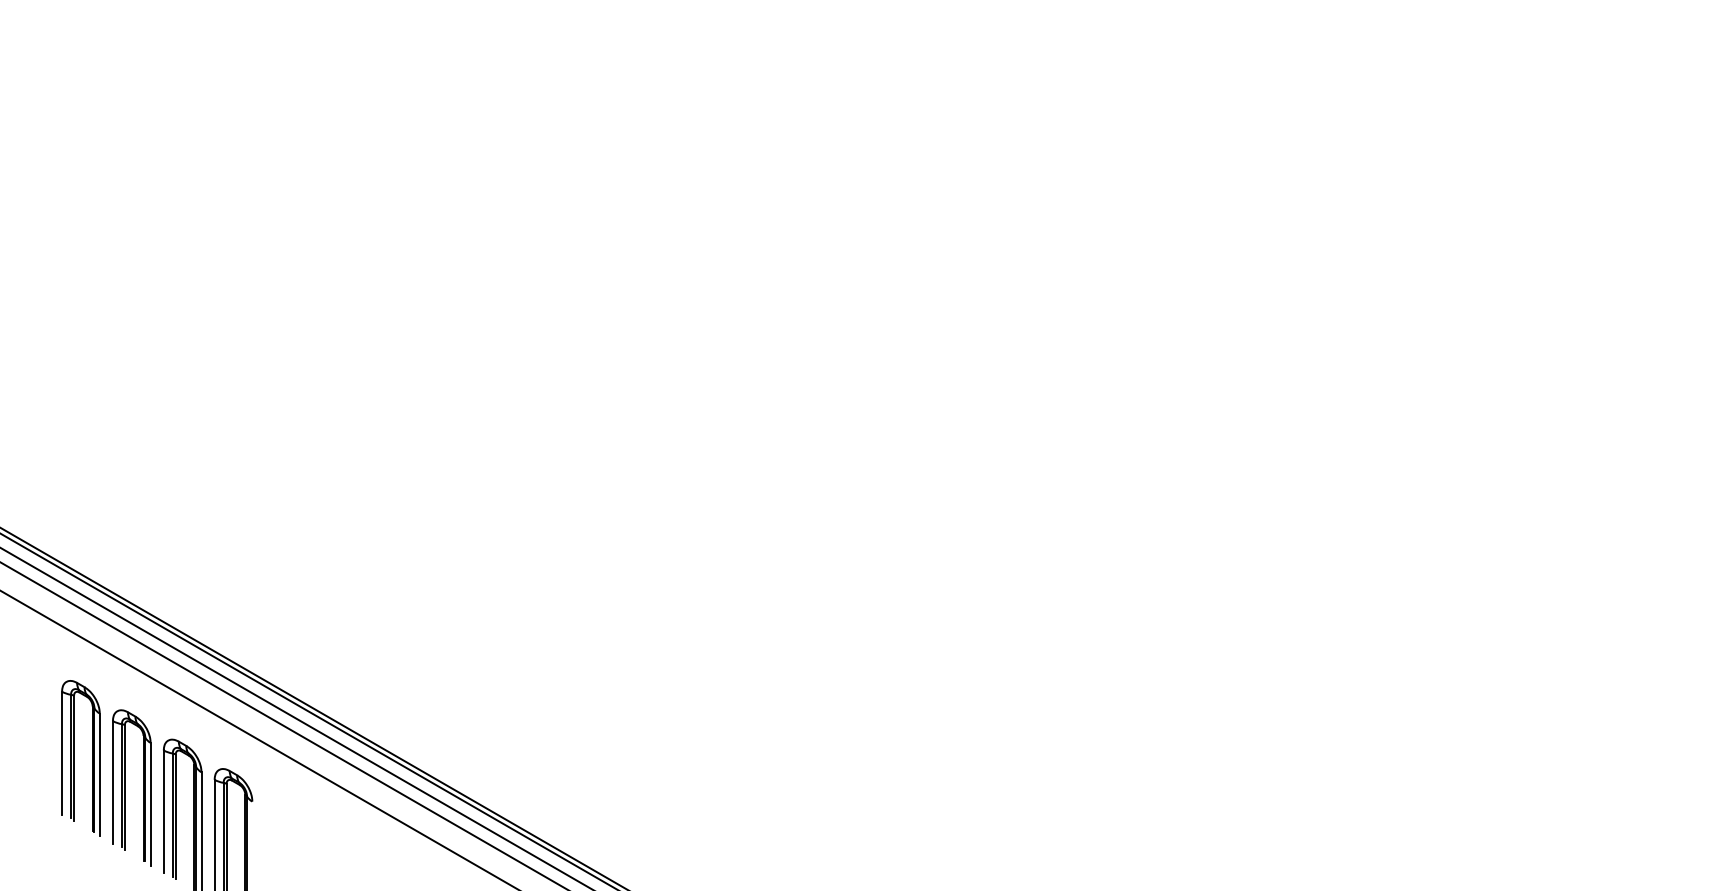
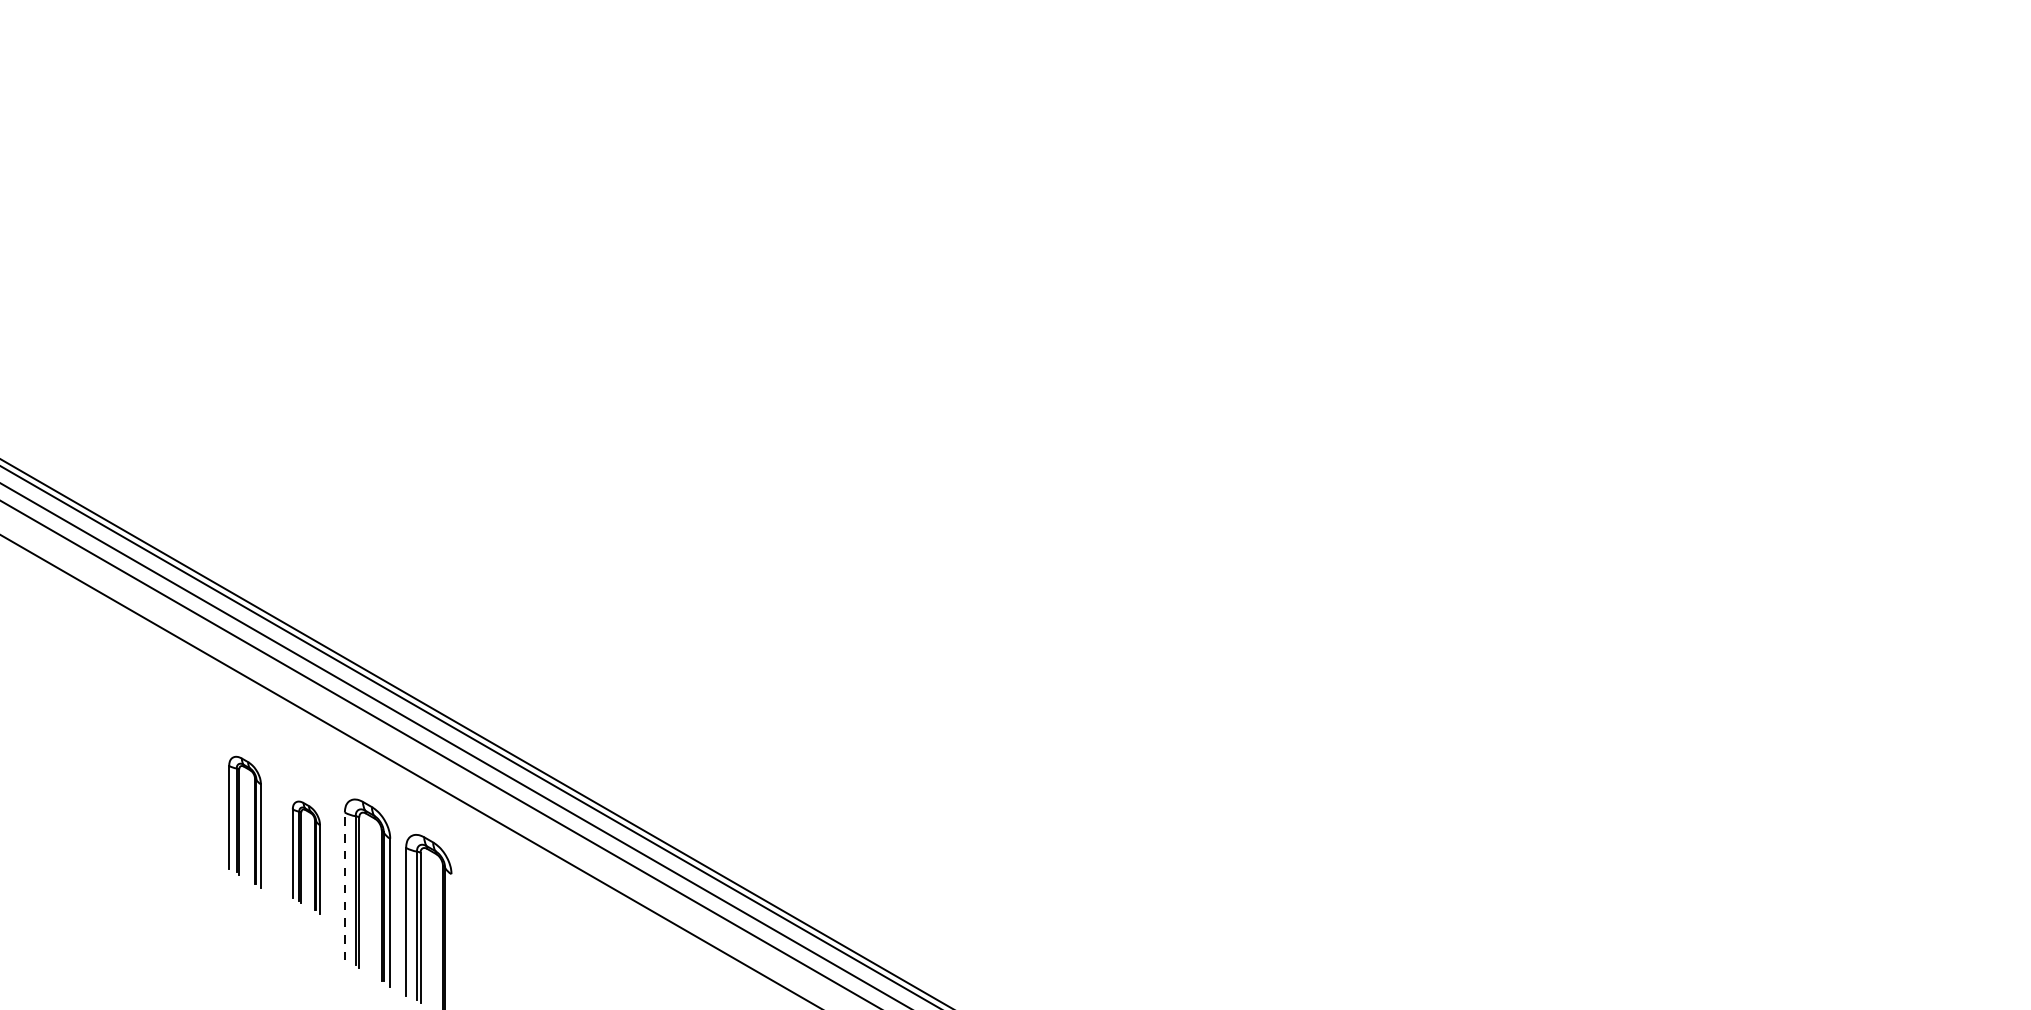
part: (80, 758) -> (244, 822), size x0.7
part: (131, 787) -> (305, 857), size x0.6
line: (163, 811) -> (344, 886), solid -> dashed

